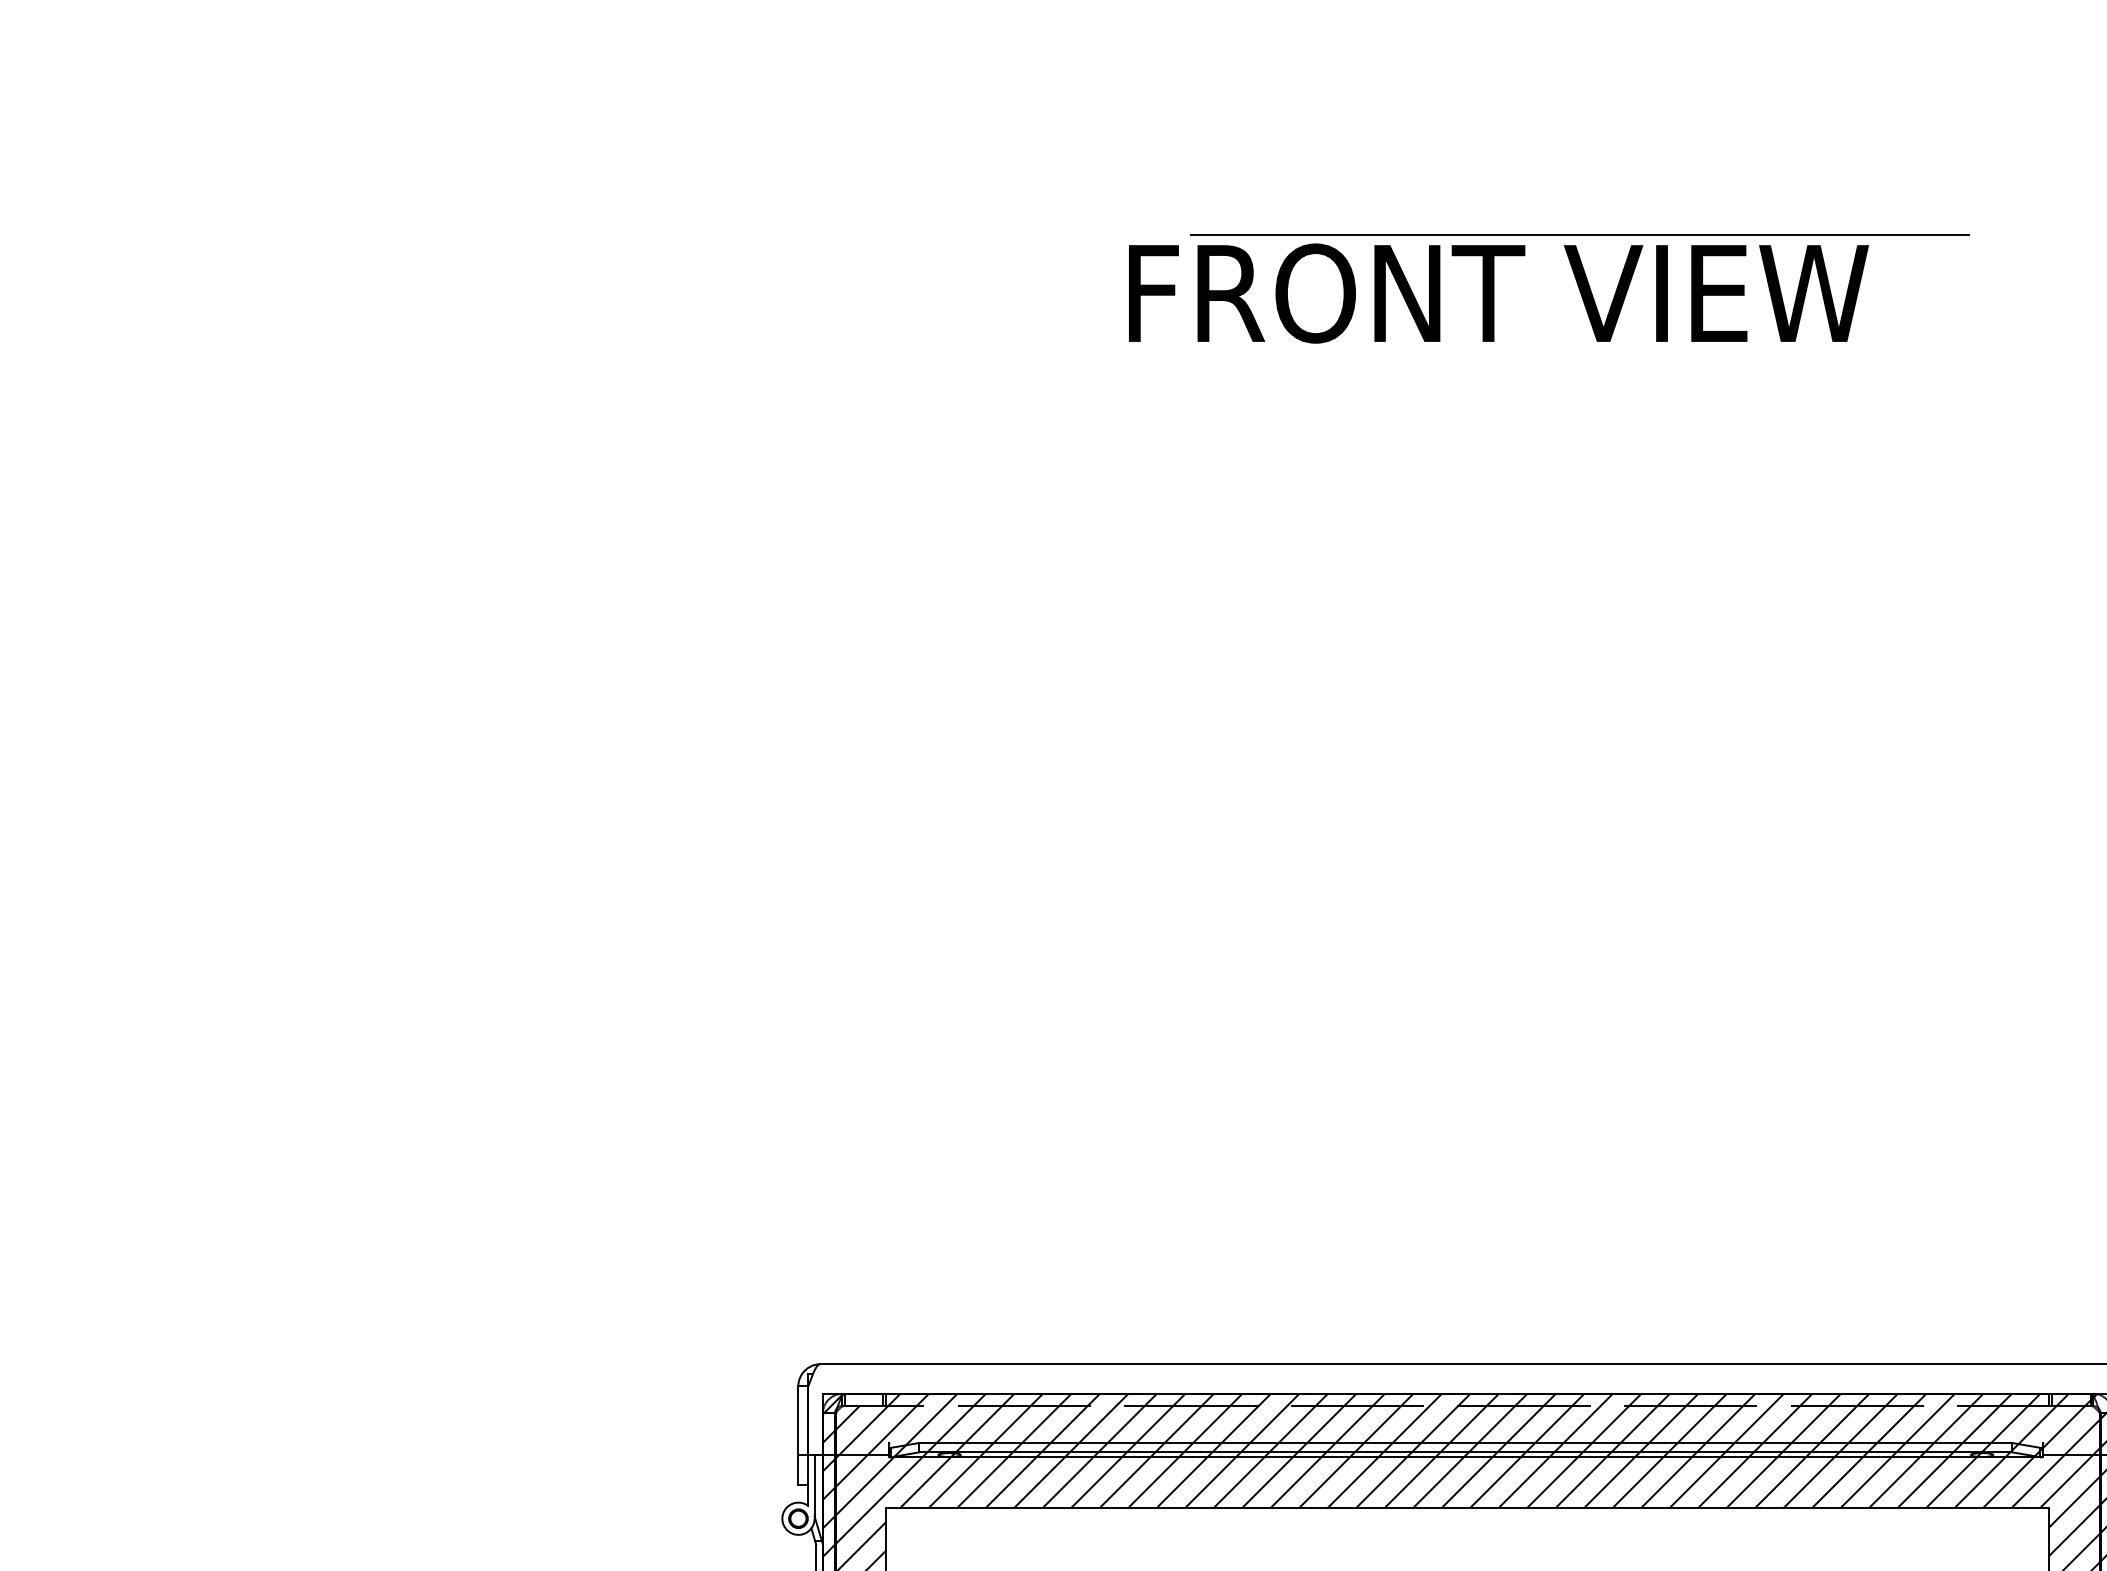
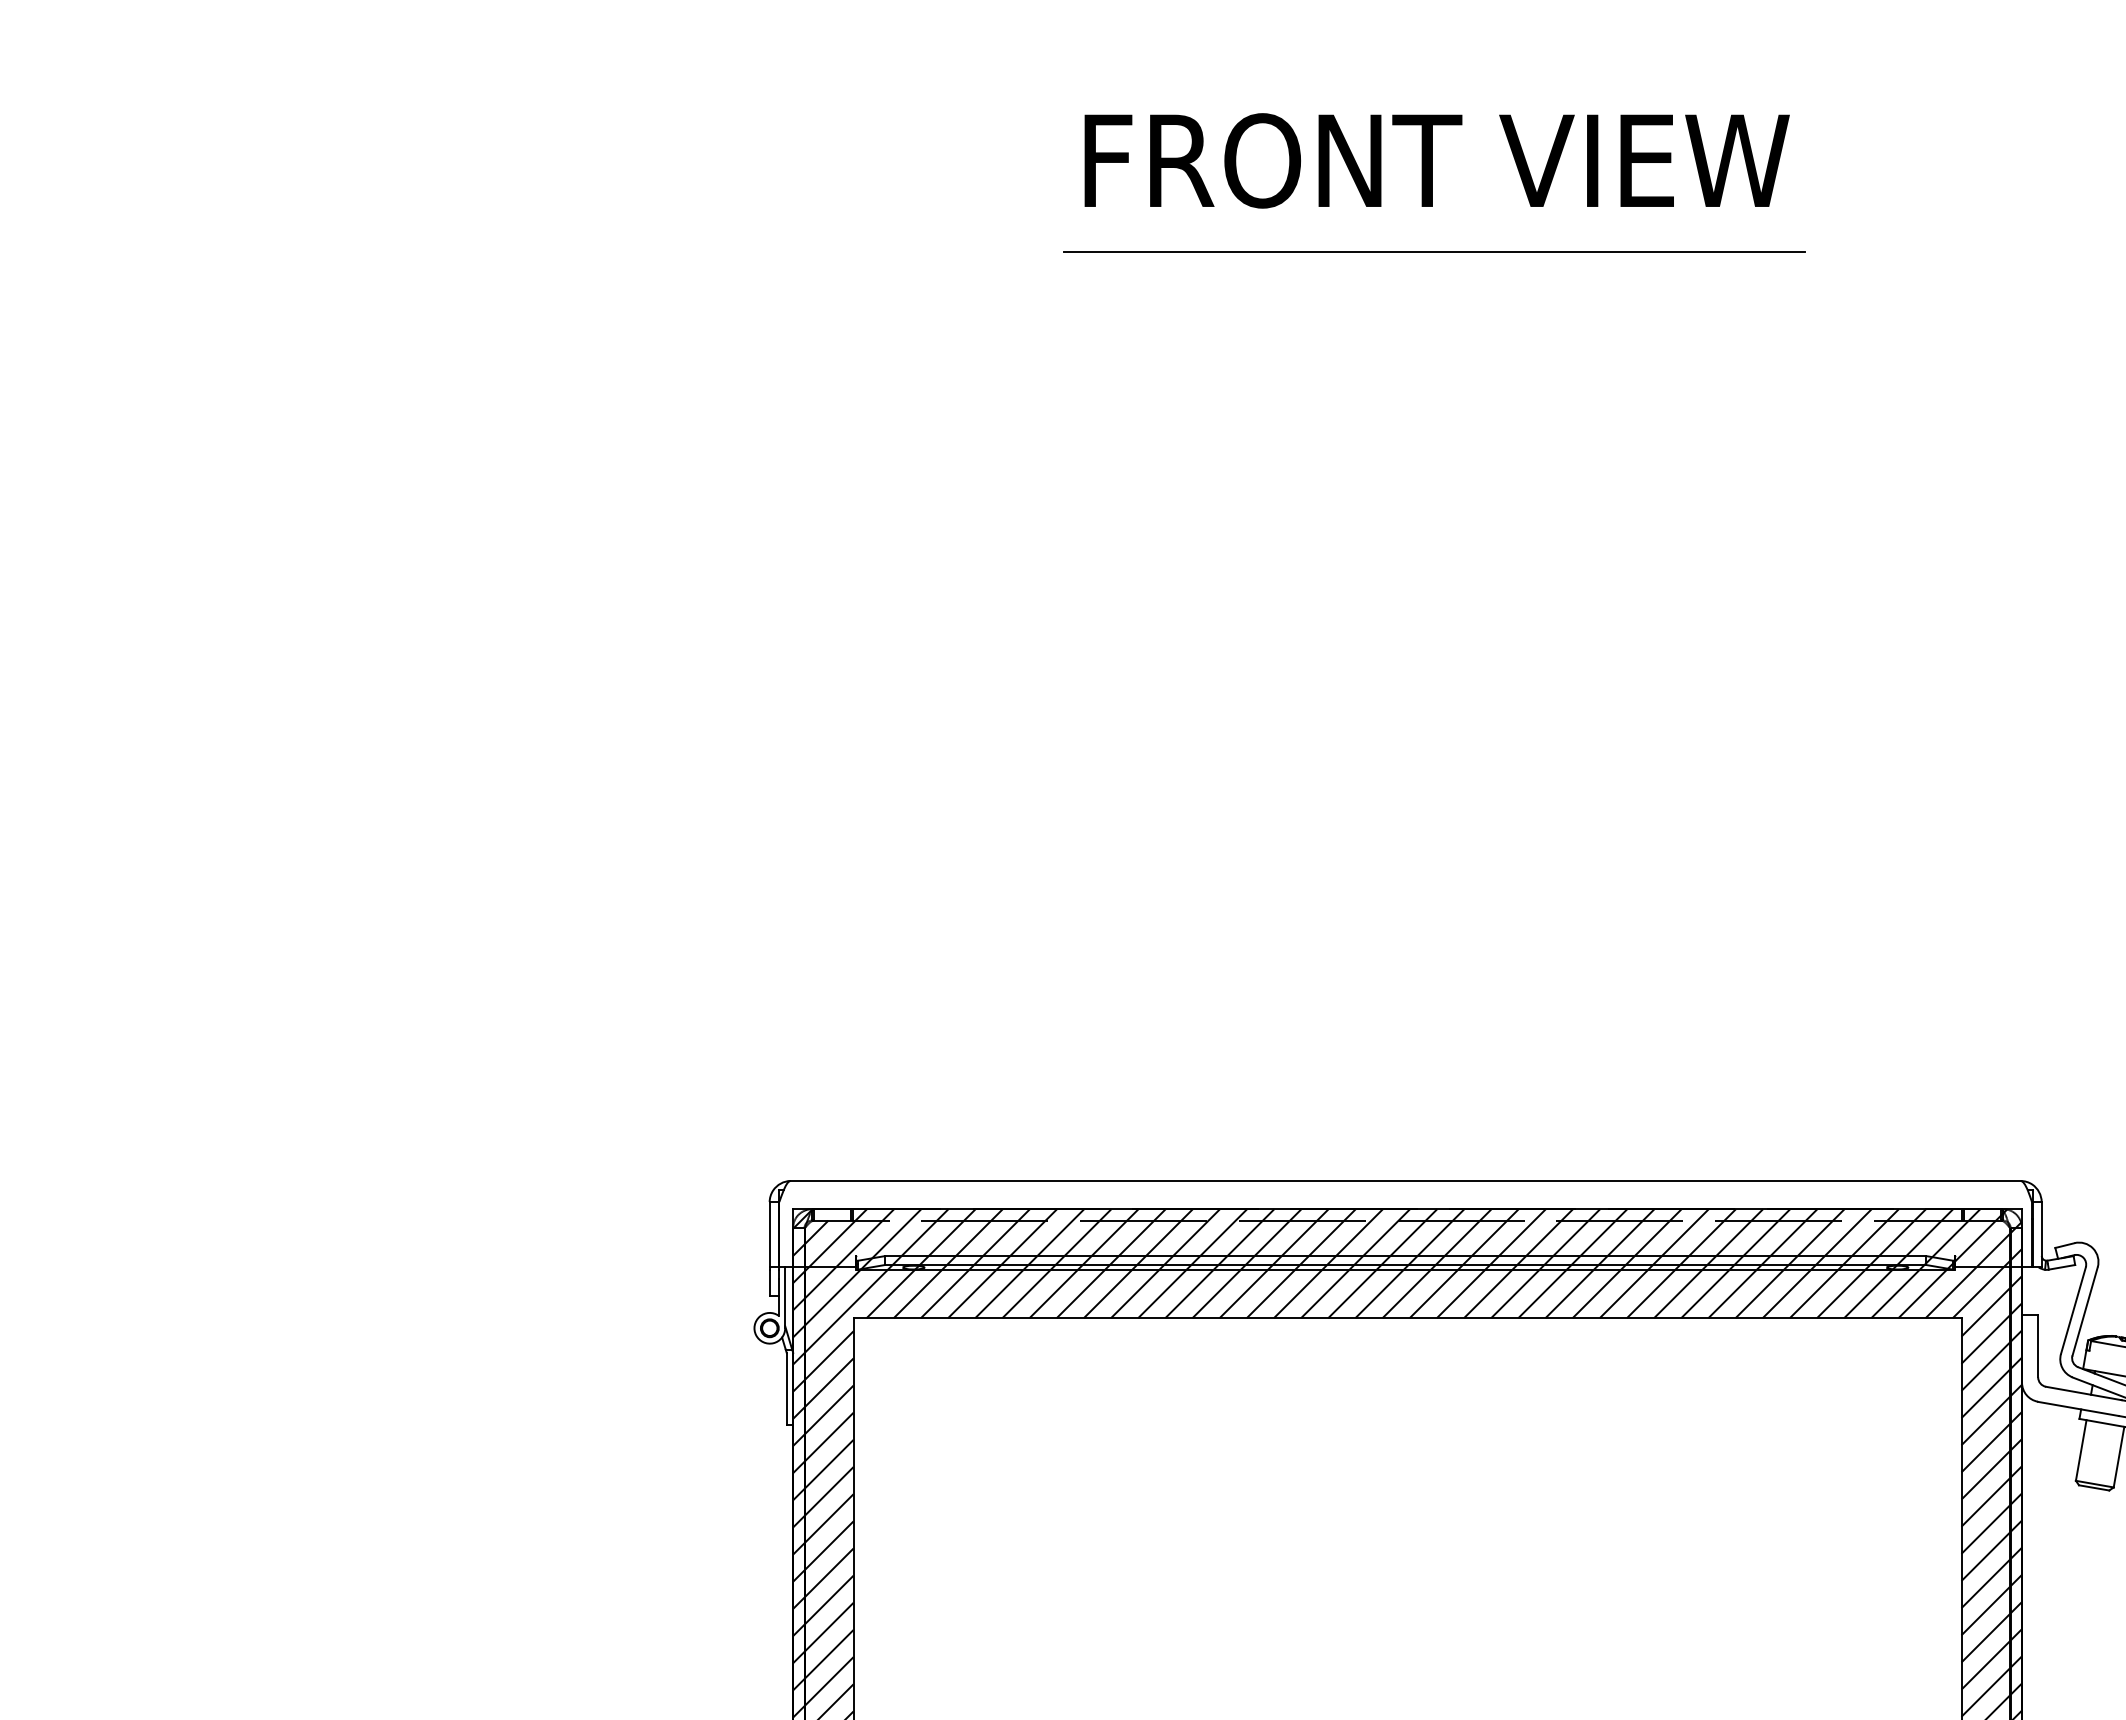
line: (1580, 234) -> (1434, 251), moved

